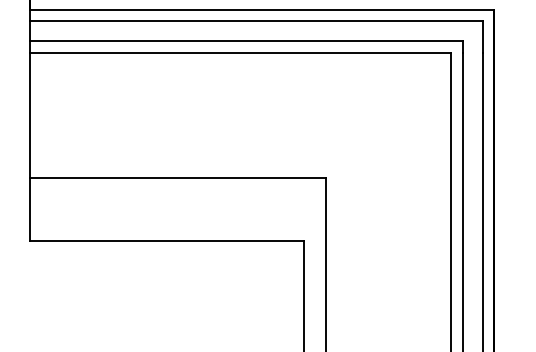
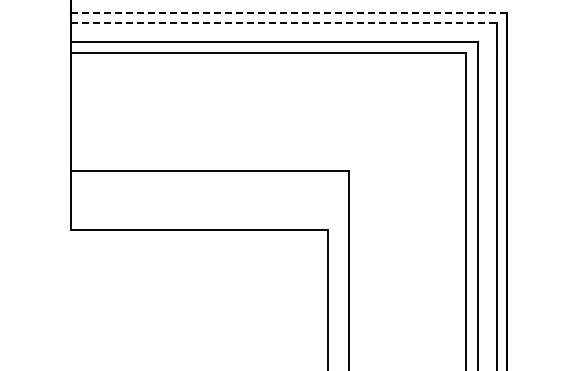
line: (261, 9) -> (288, 12), solid -> dashed
line: (256, 21) -> (283, 23), solid -> dashed

